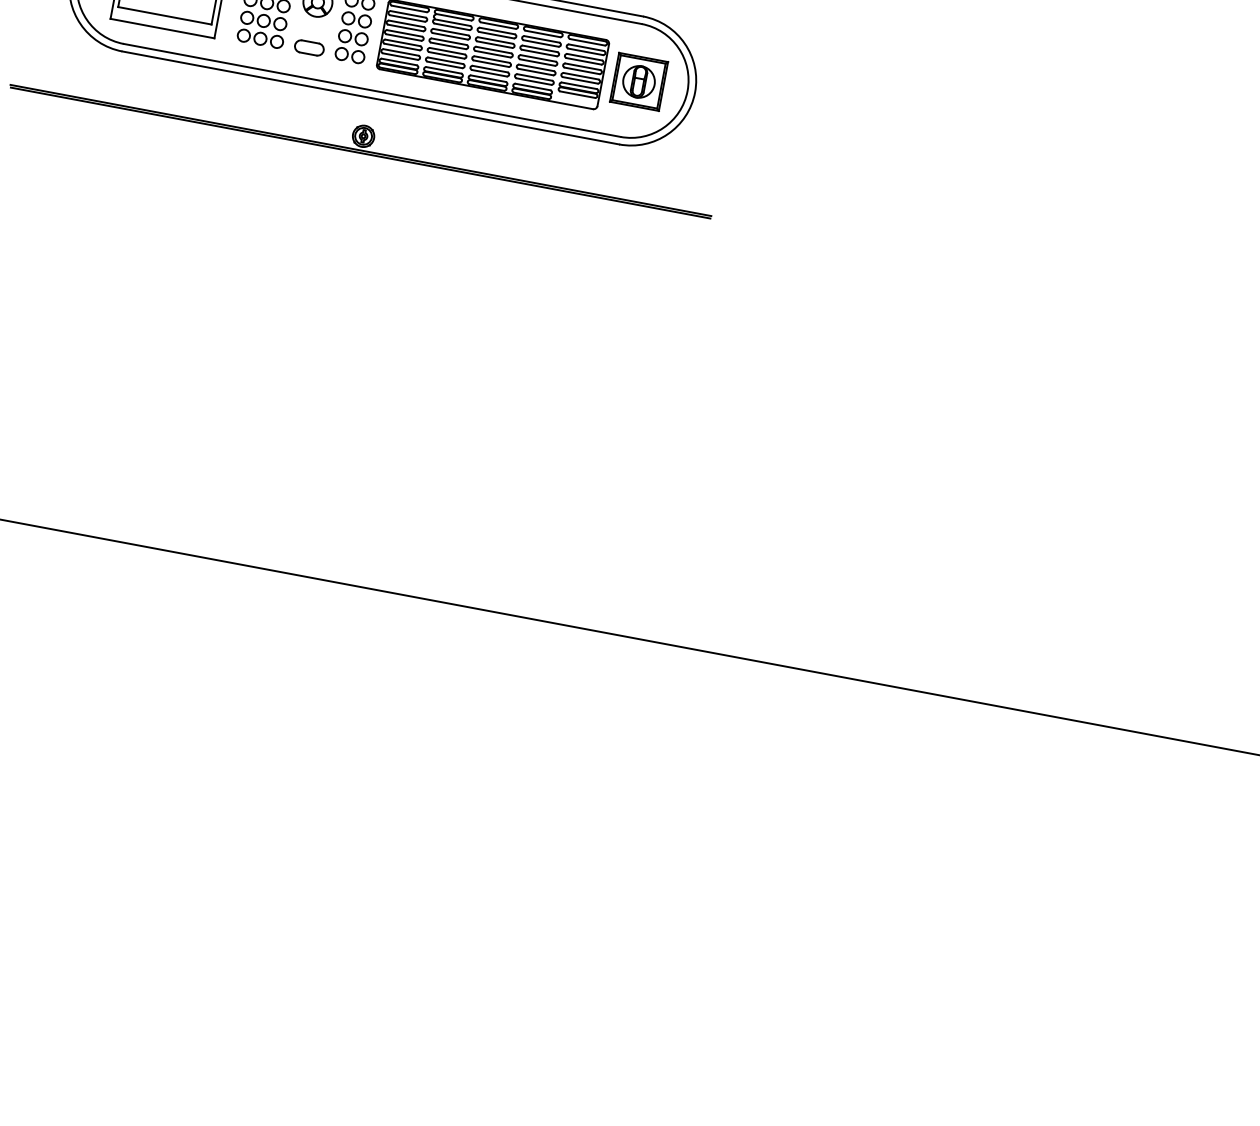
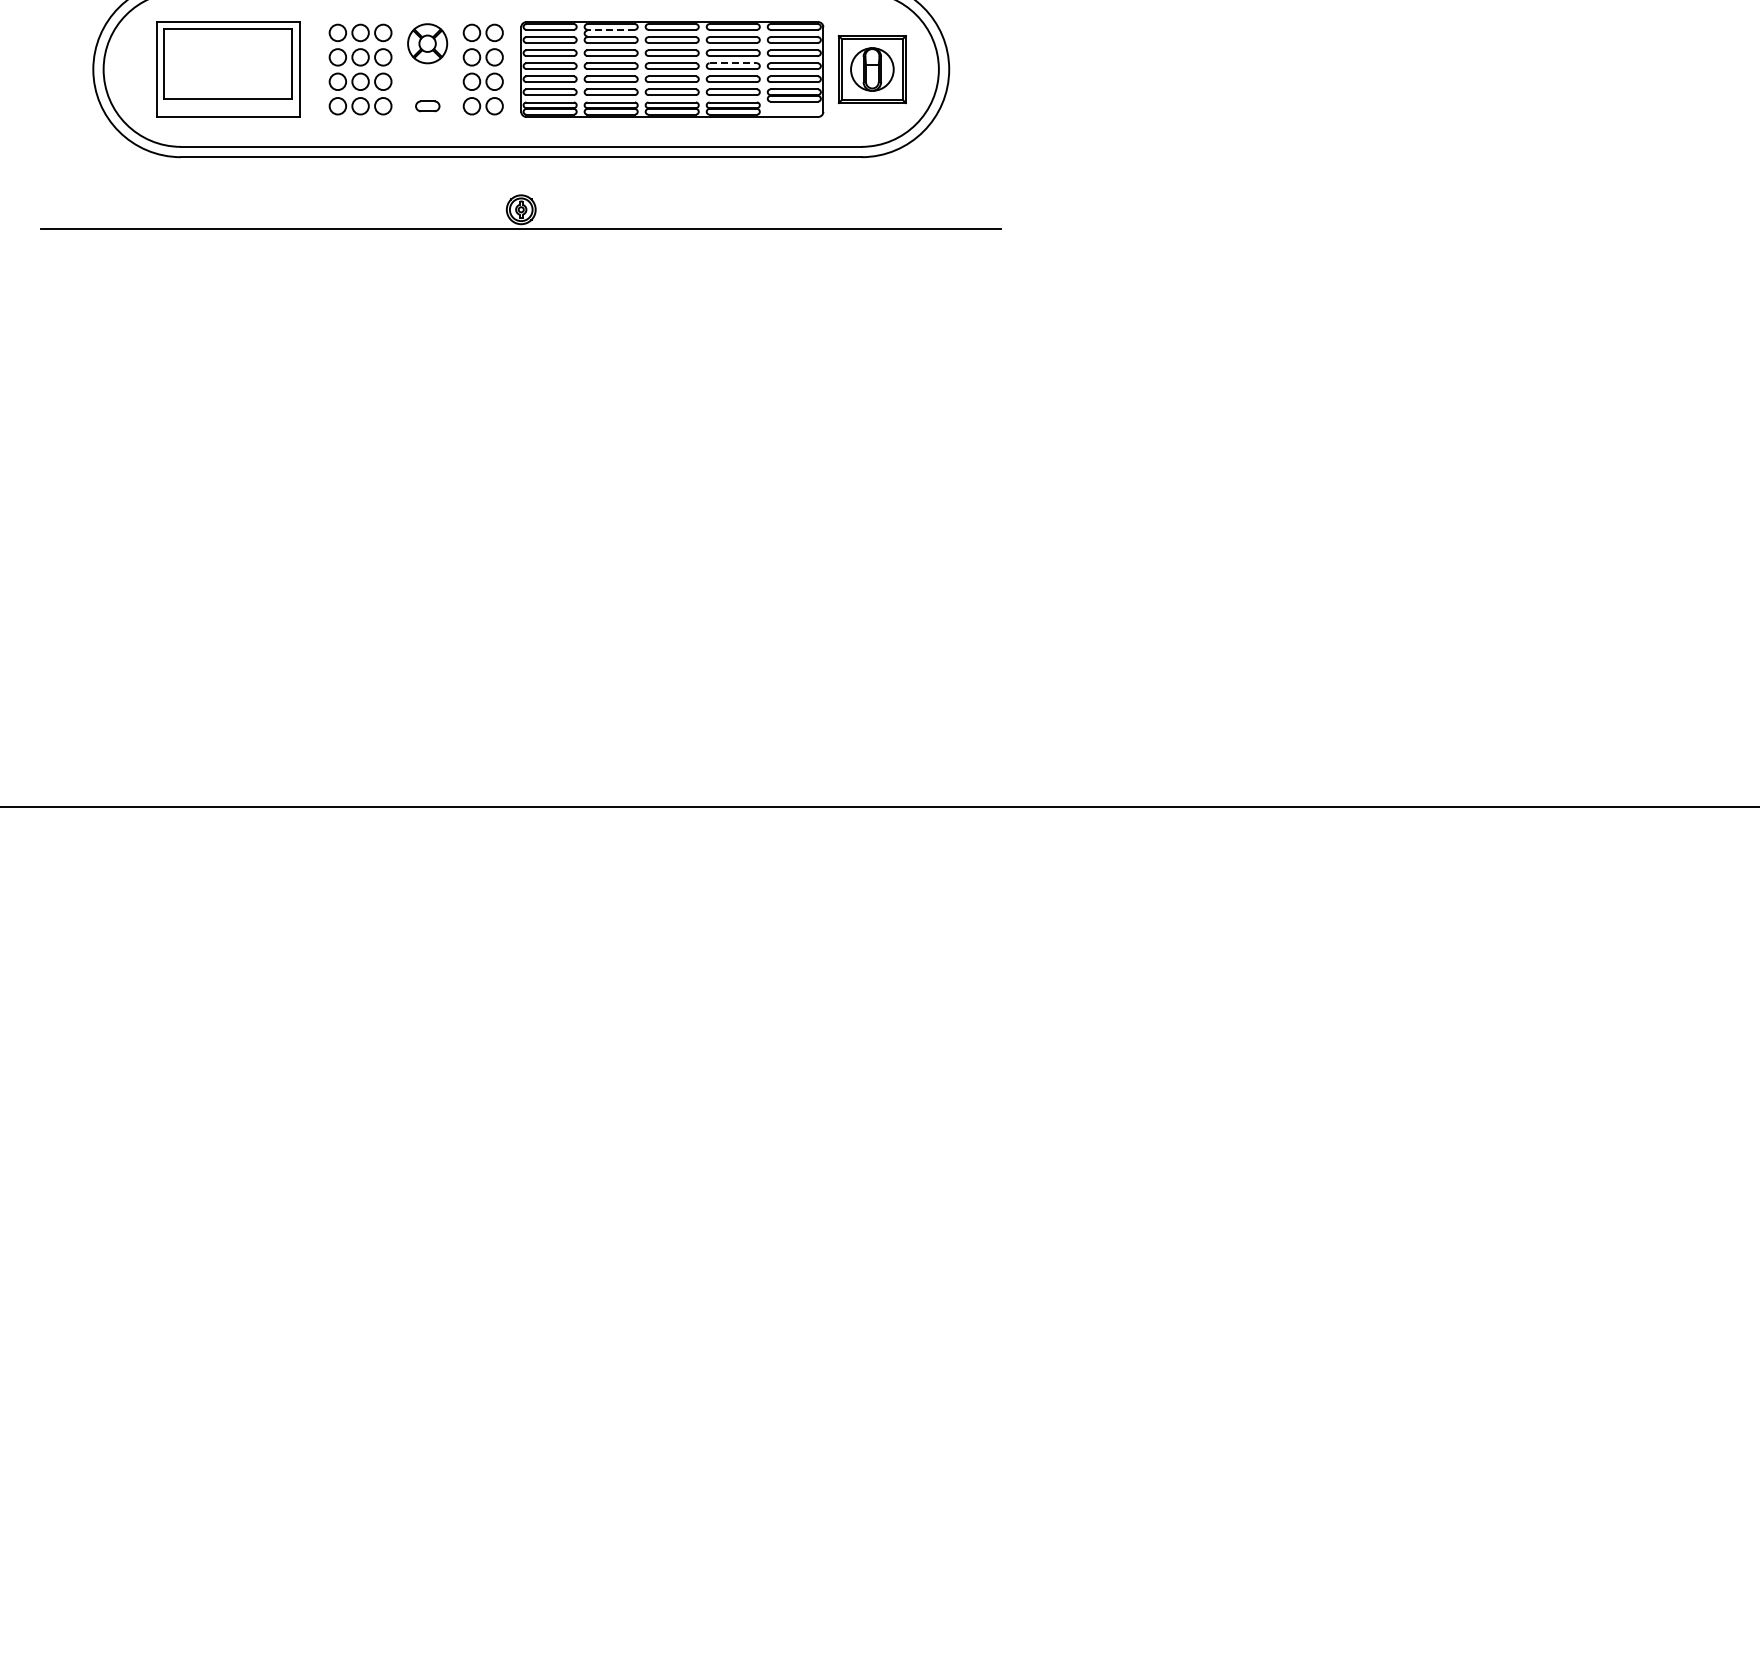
line: (454, 17) -> (611, 29), solid -> dashed
part: (309, 48) -> (427, 106), size x0.6
line: (538, 58) -> (733, 63), solid -> dashed
line: (360, 152) -> (521, 232), removed

